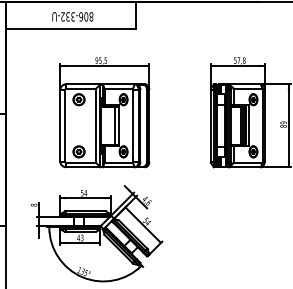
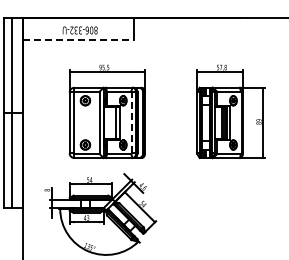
line: (72, 28) -> (79, 40), solid -> dashed
line: (133, 125) -> (131, 122), solid -> dashed

